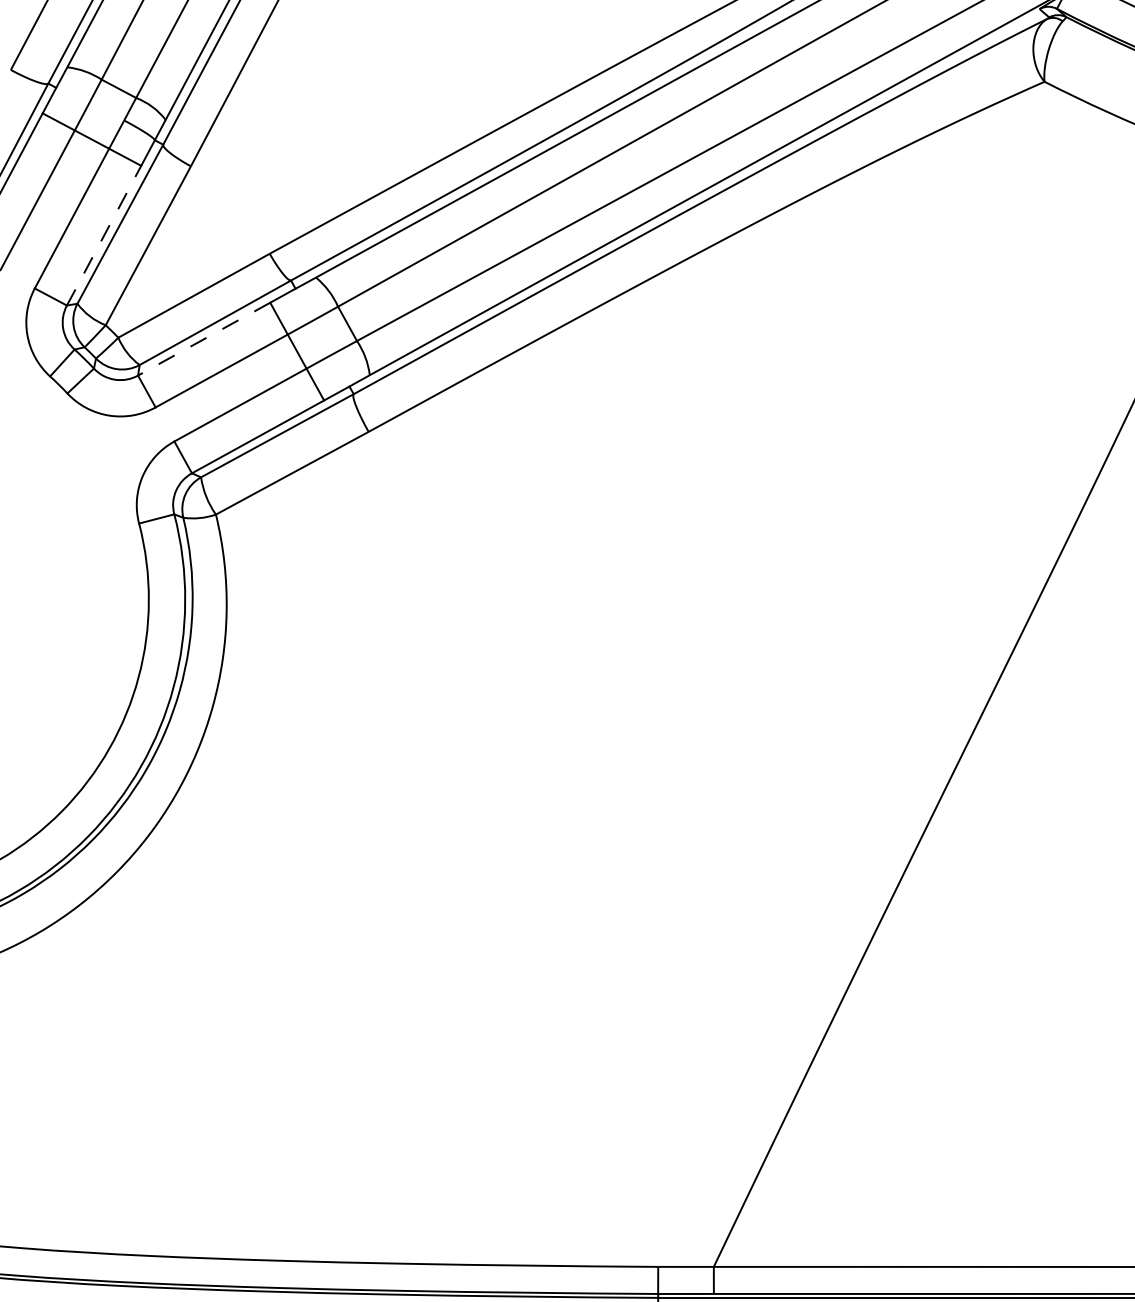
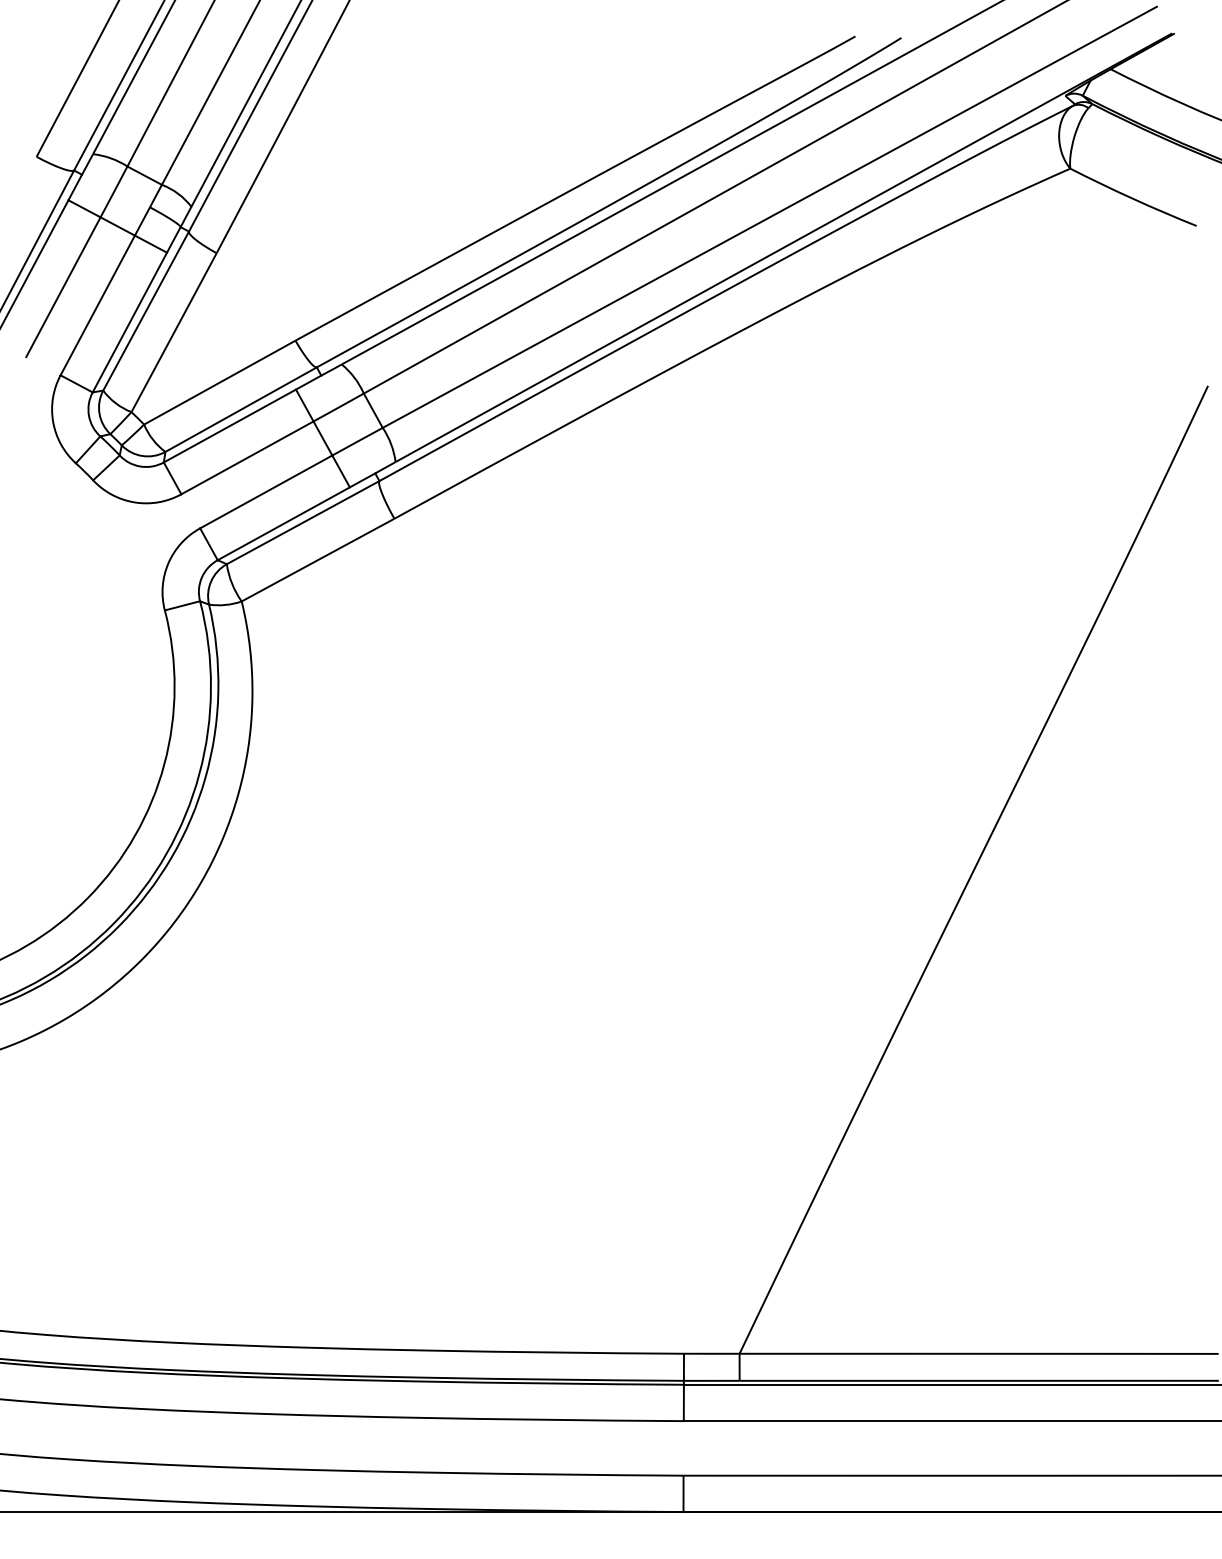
line: (104, 235) -> (130, 322), dashed -> solid
line: (203, 339) -> (229, 426), dashed -> solid

